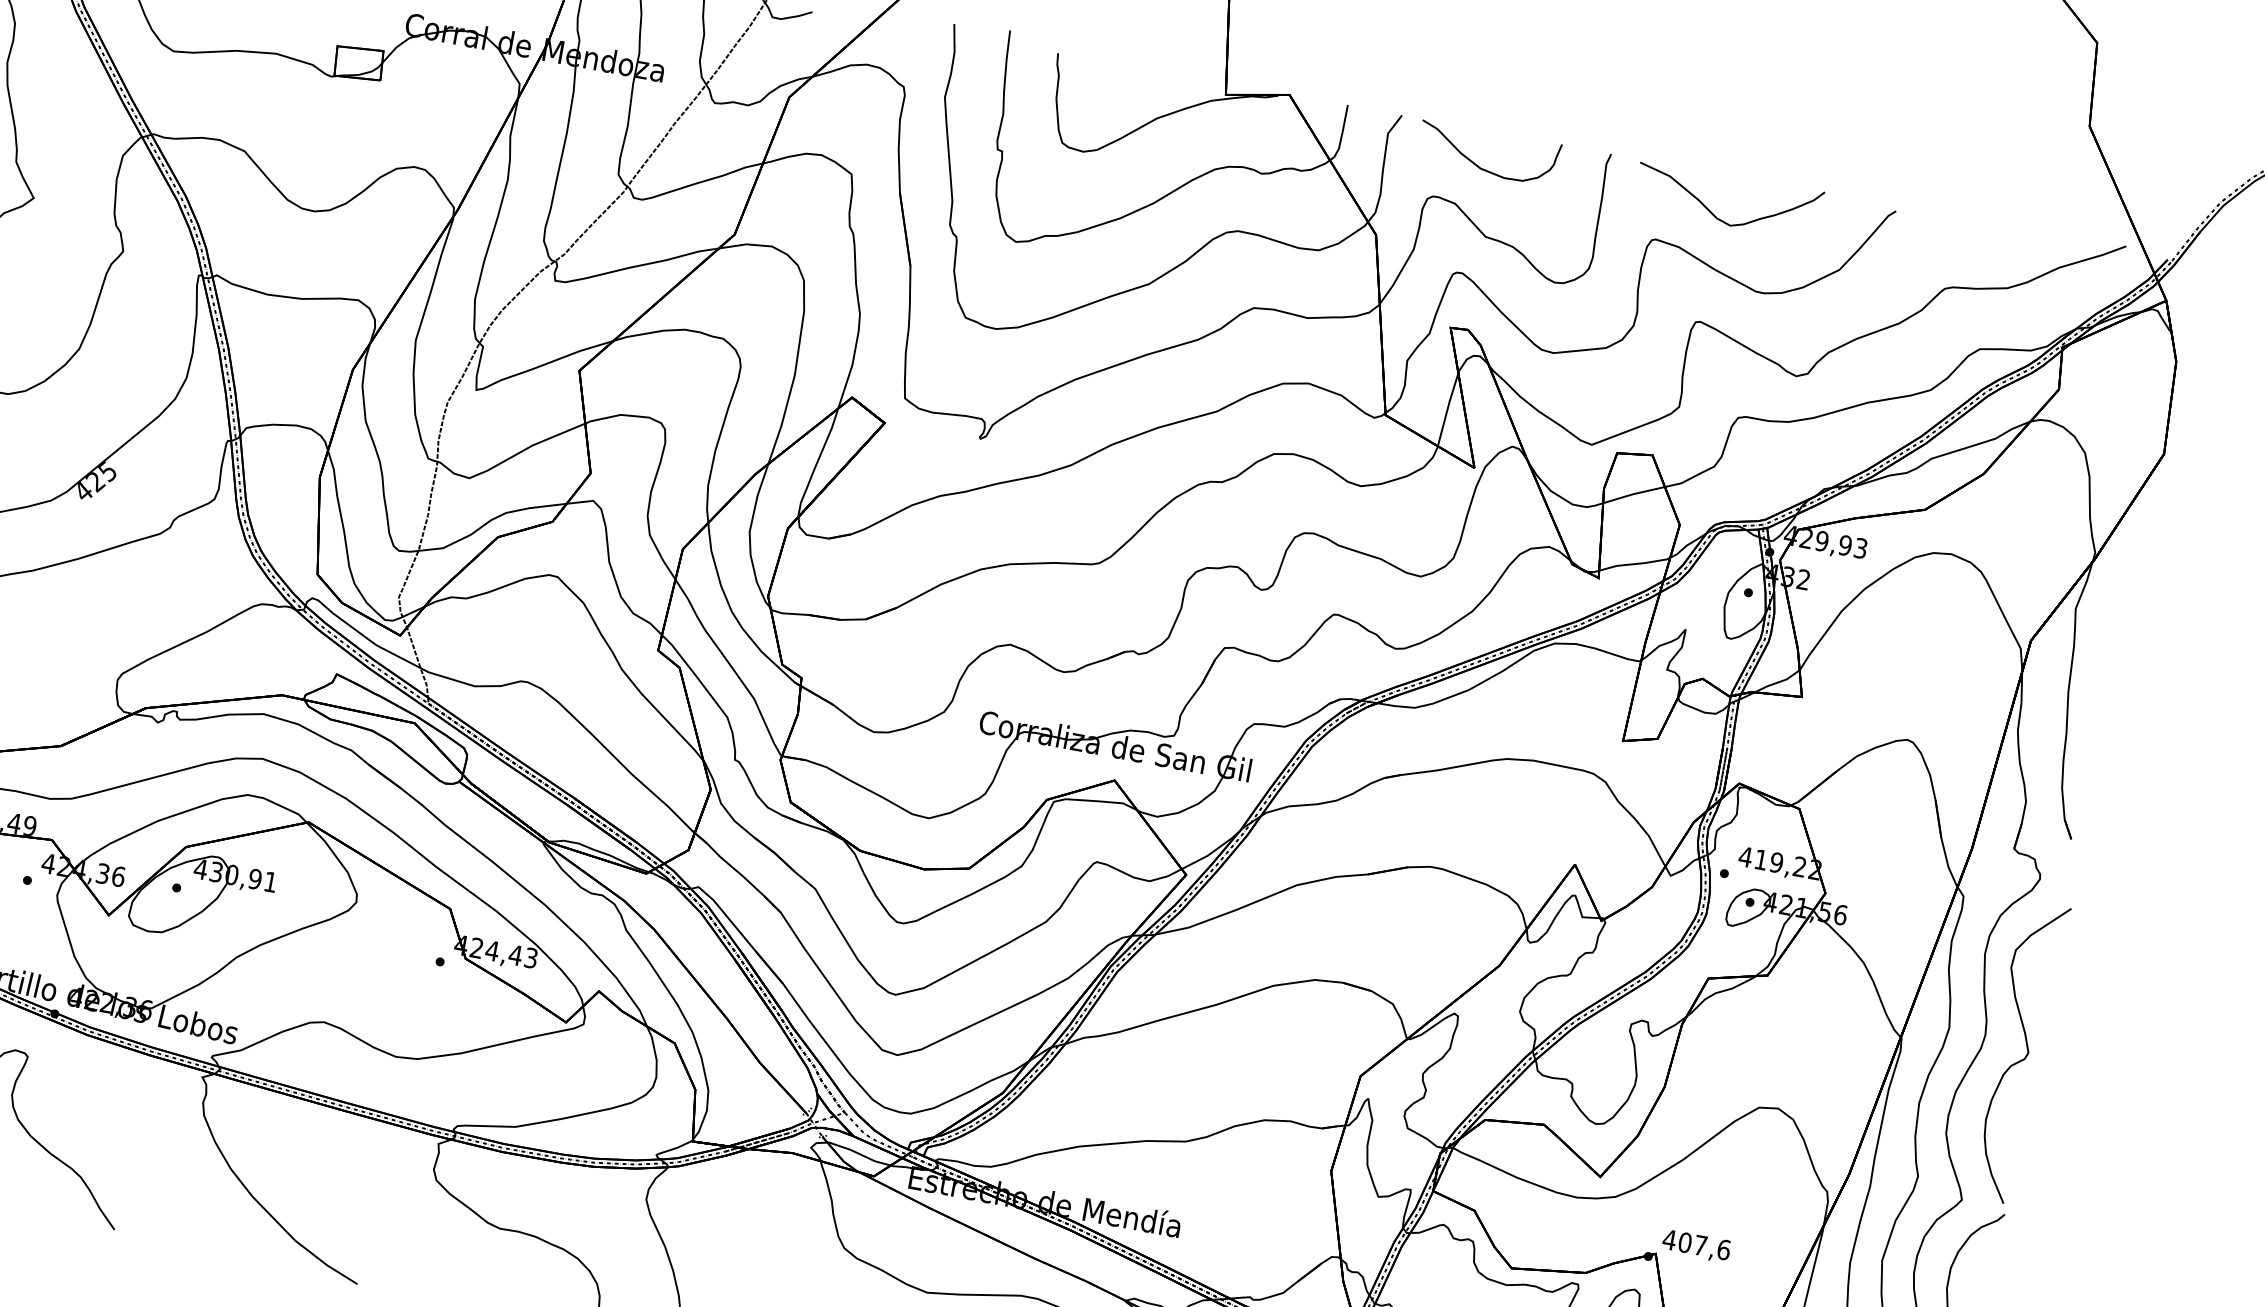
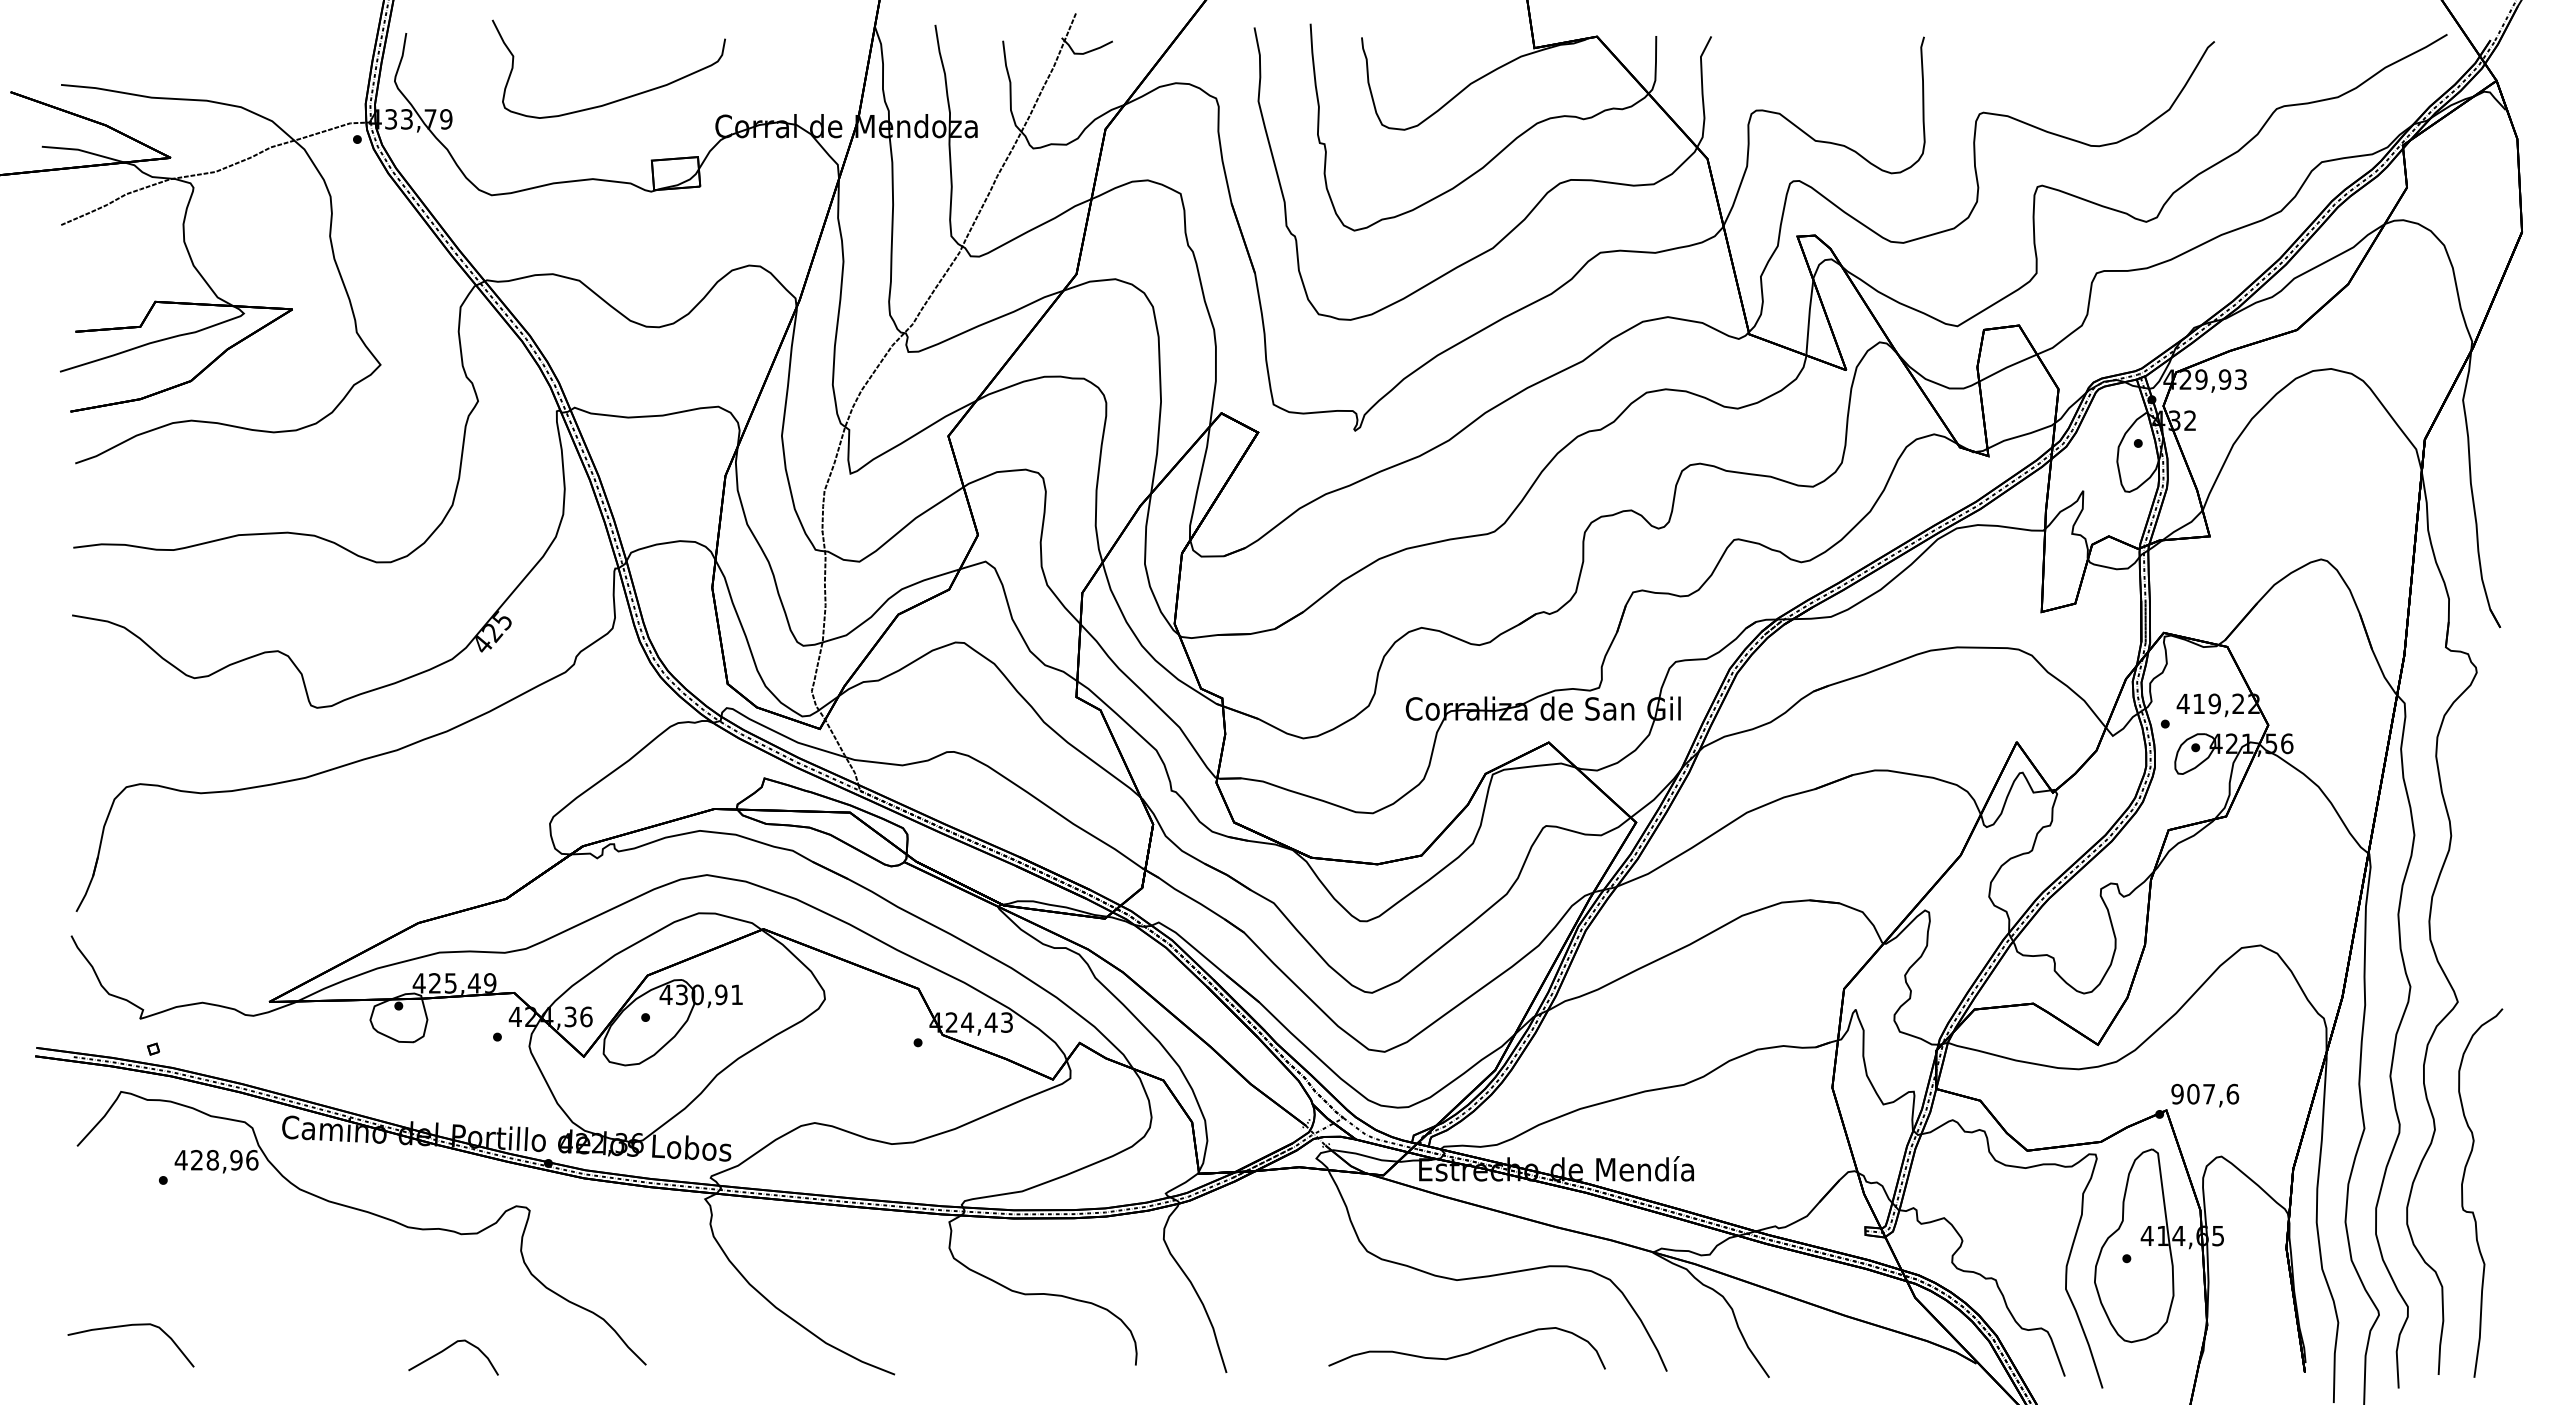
curve: (1479, 166) -> (1796, 72), removed
curve: (1713, 213) -> (2035, 76), removed
curve: (2025, 1055) -> (2494, 848), removed
text: (1669, 1239) -> (2177, 1093), 407,6 -> 907,6

